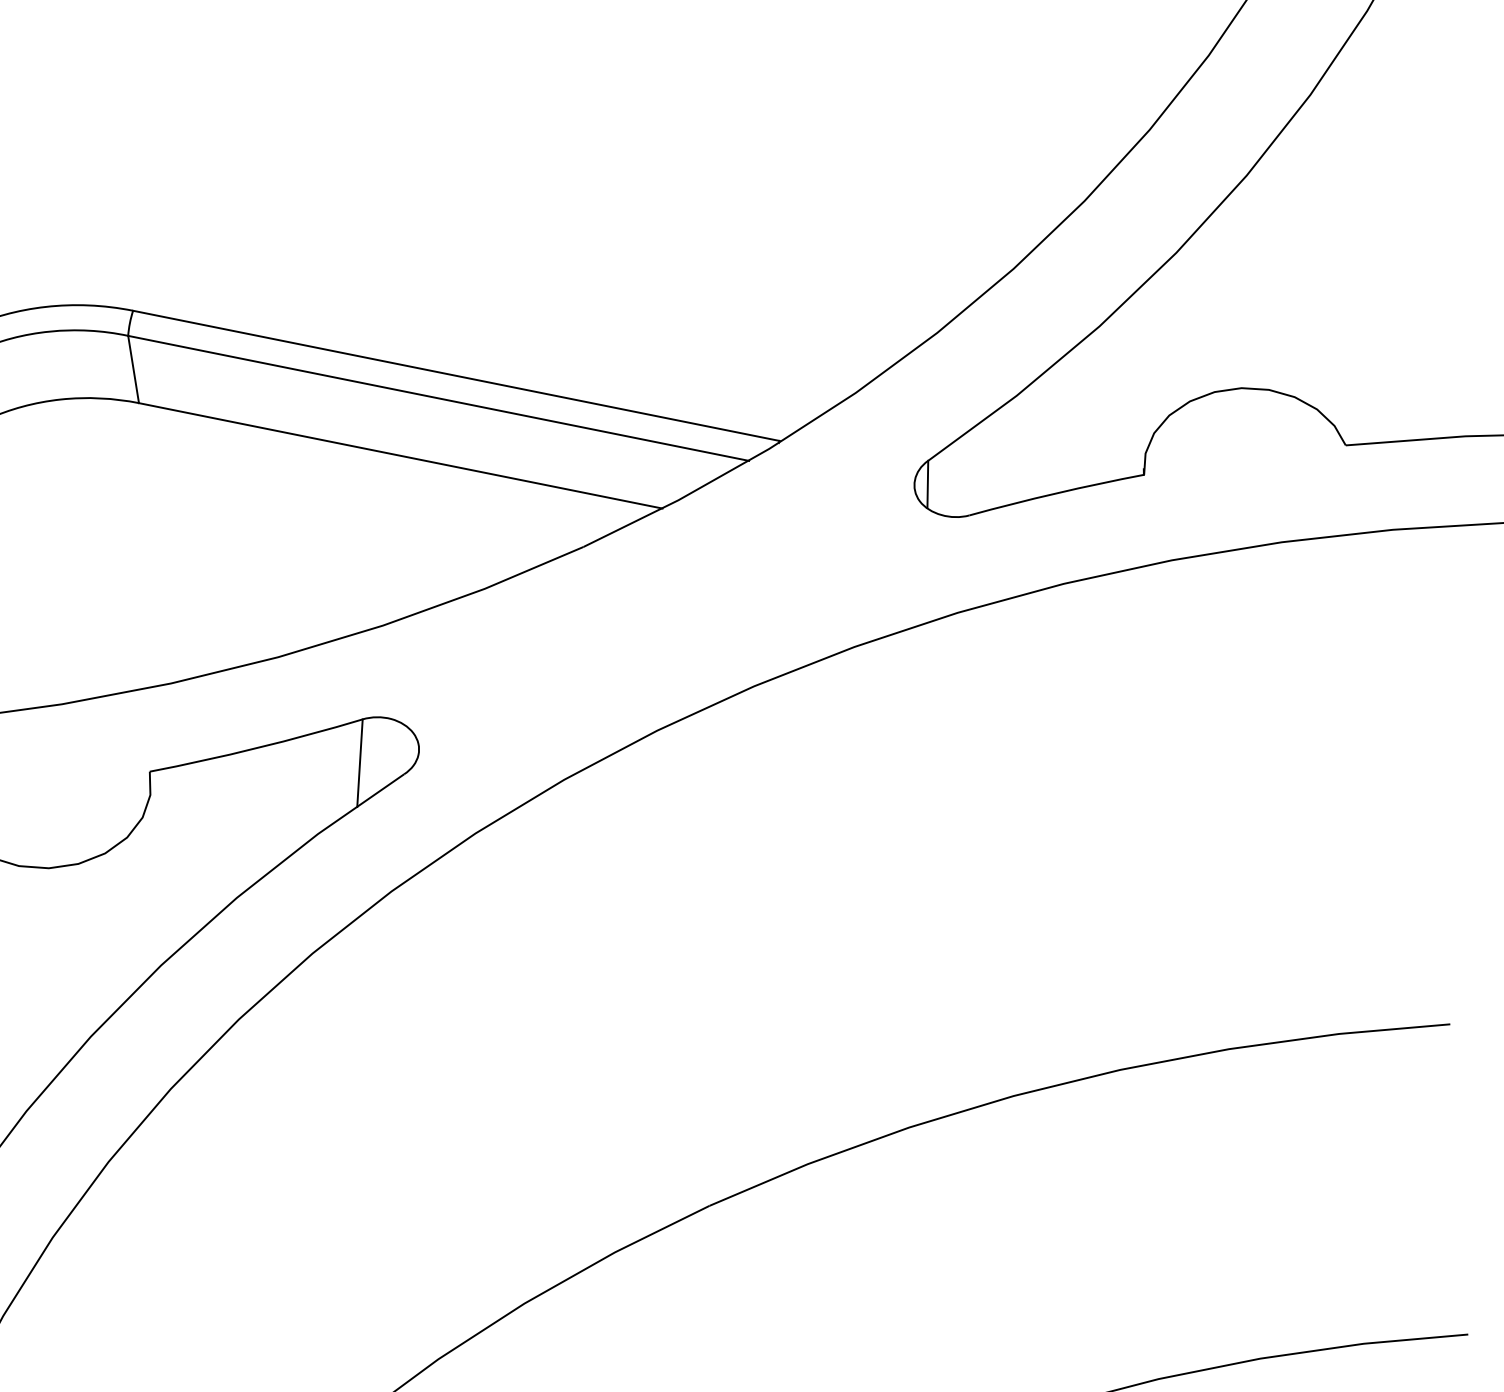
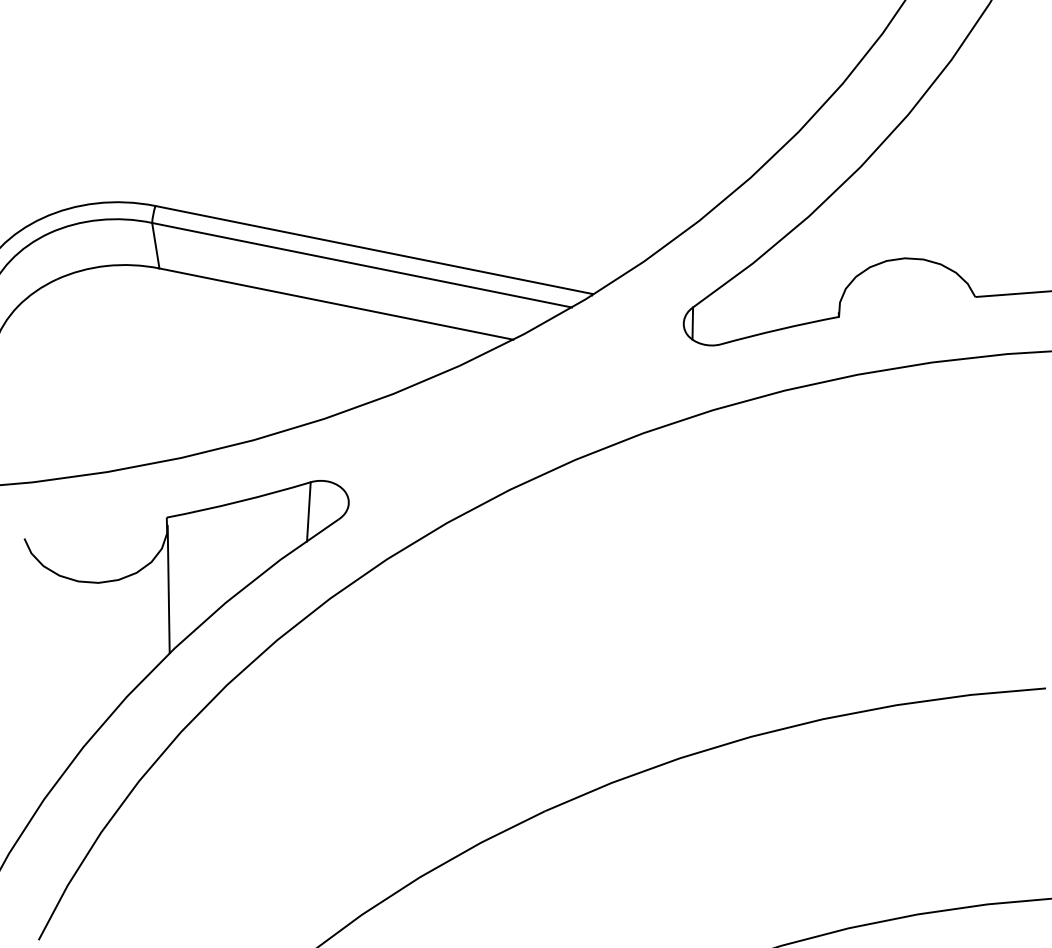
line: (152, 878) -> (168, 589), added

